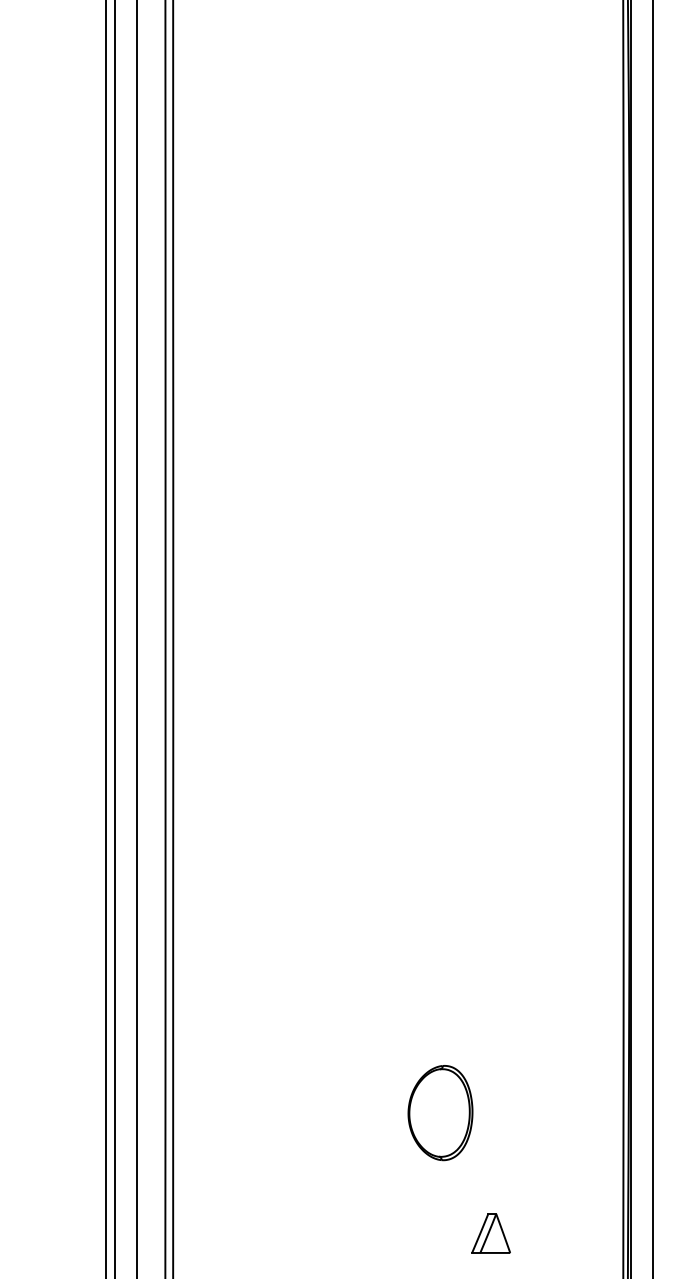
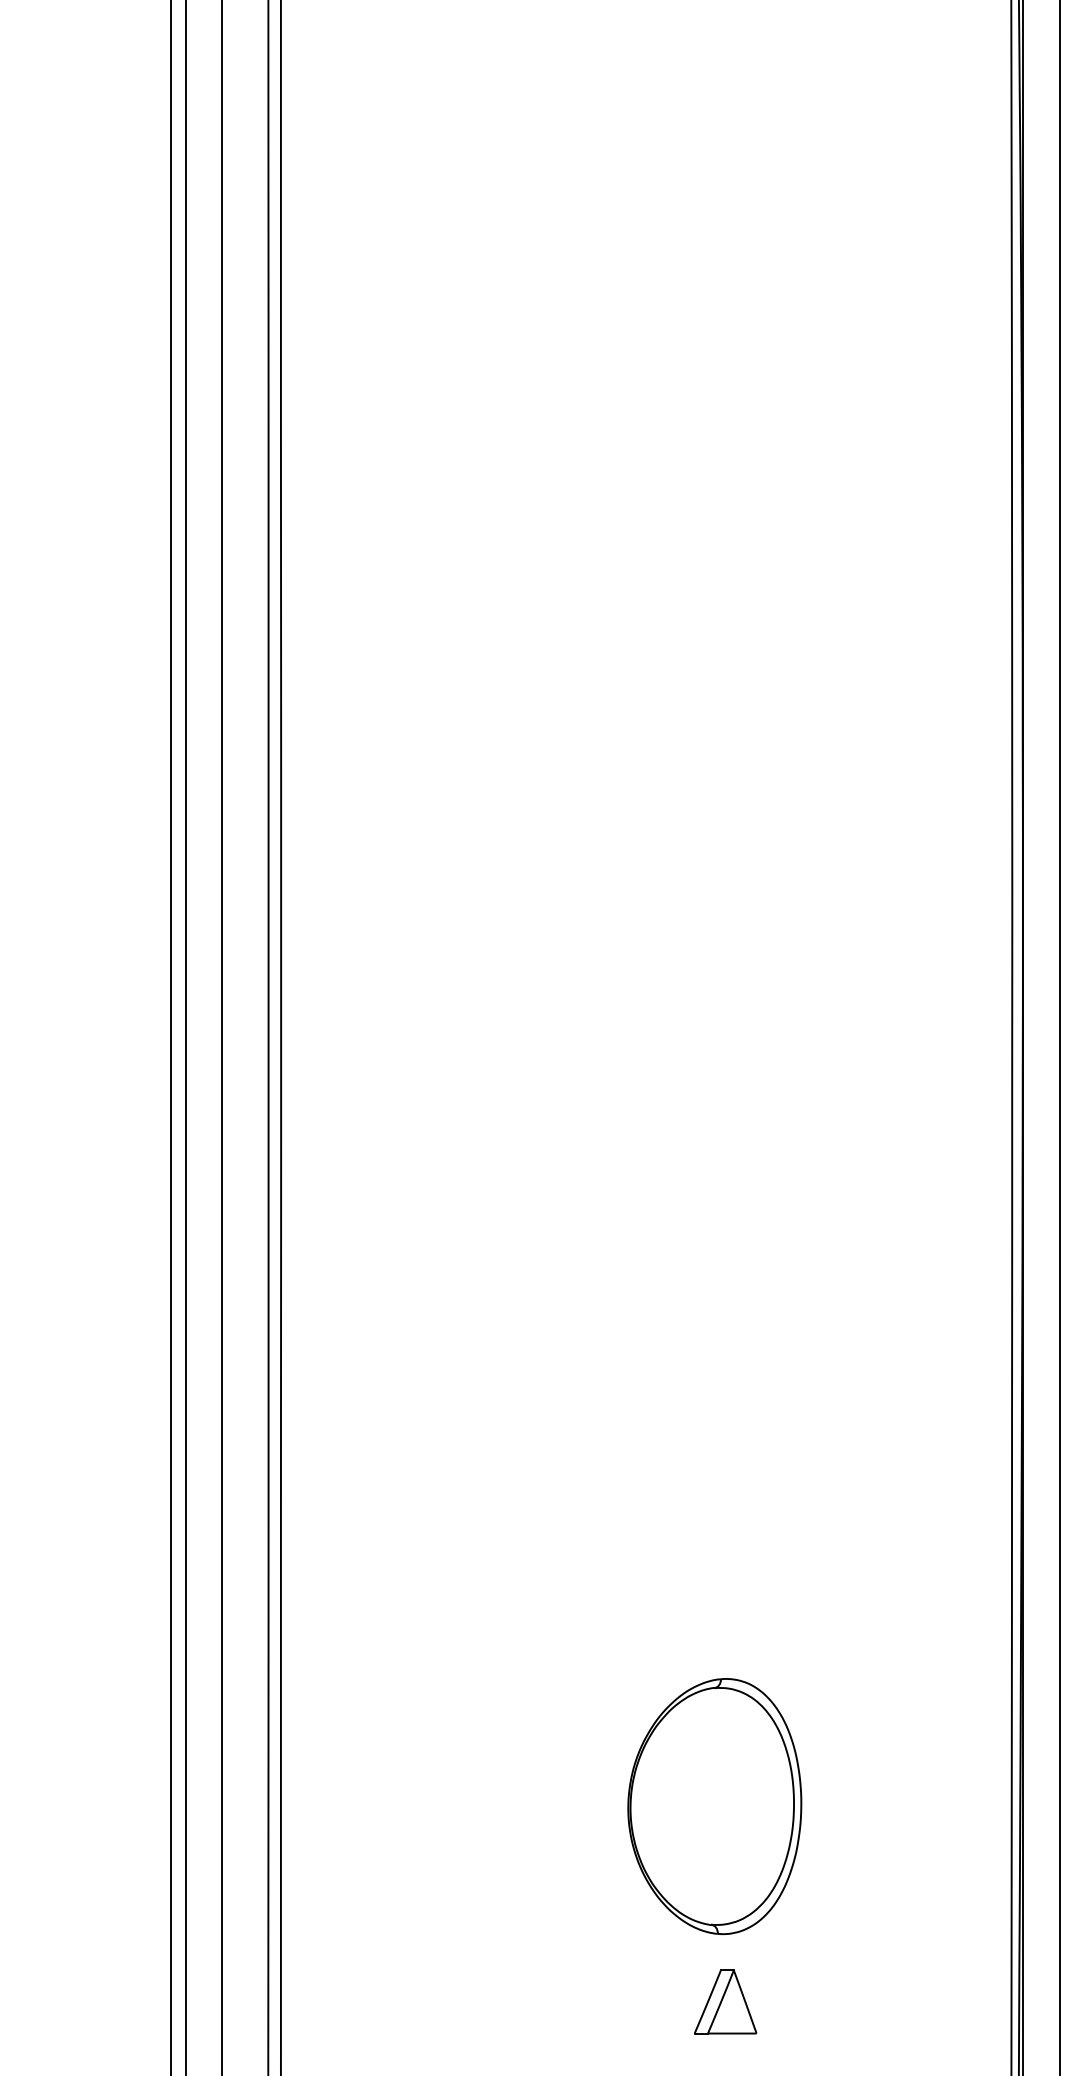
part: (440, 1112) -> (714, 1805), size x1.67
part: (490, 1233) -> (724, 2001), moved

